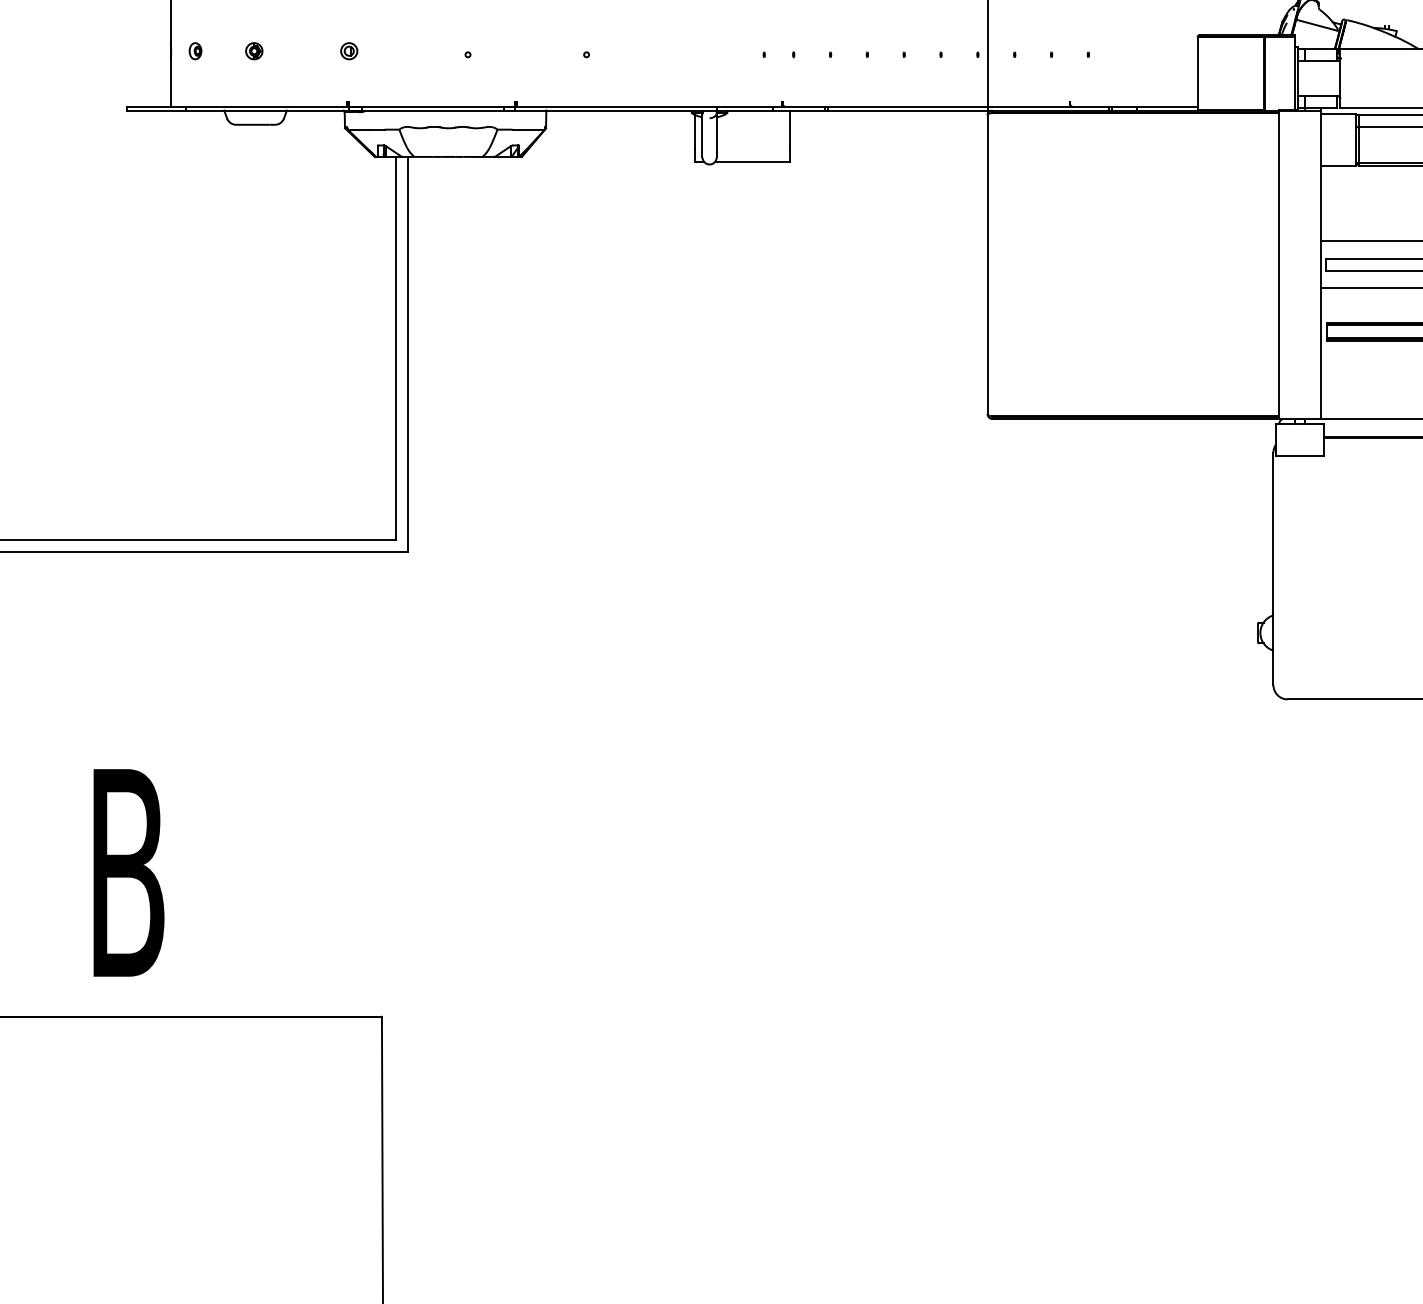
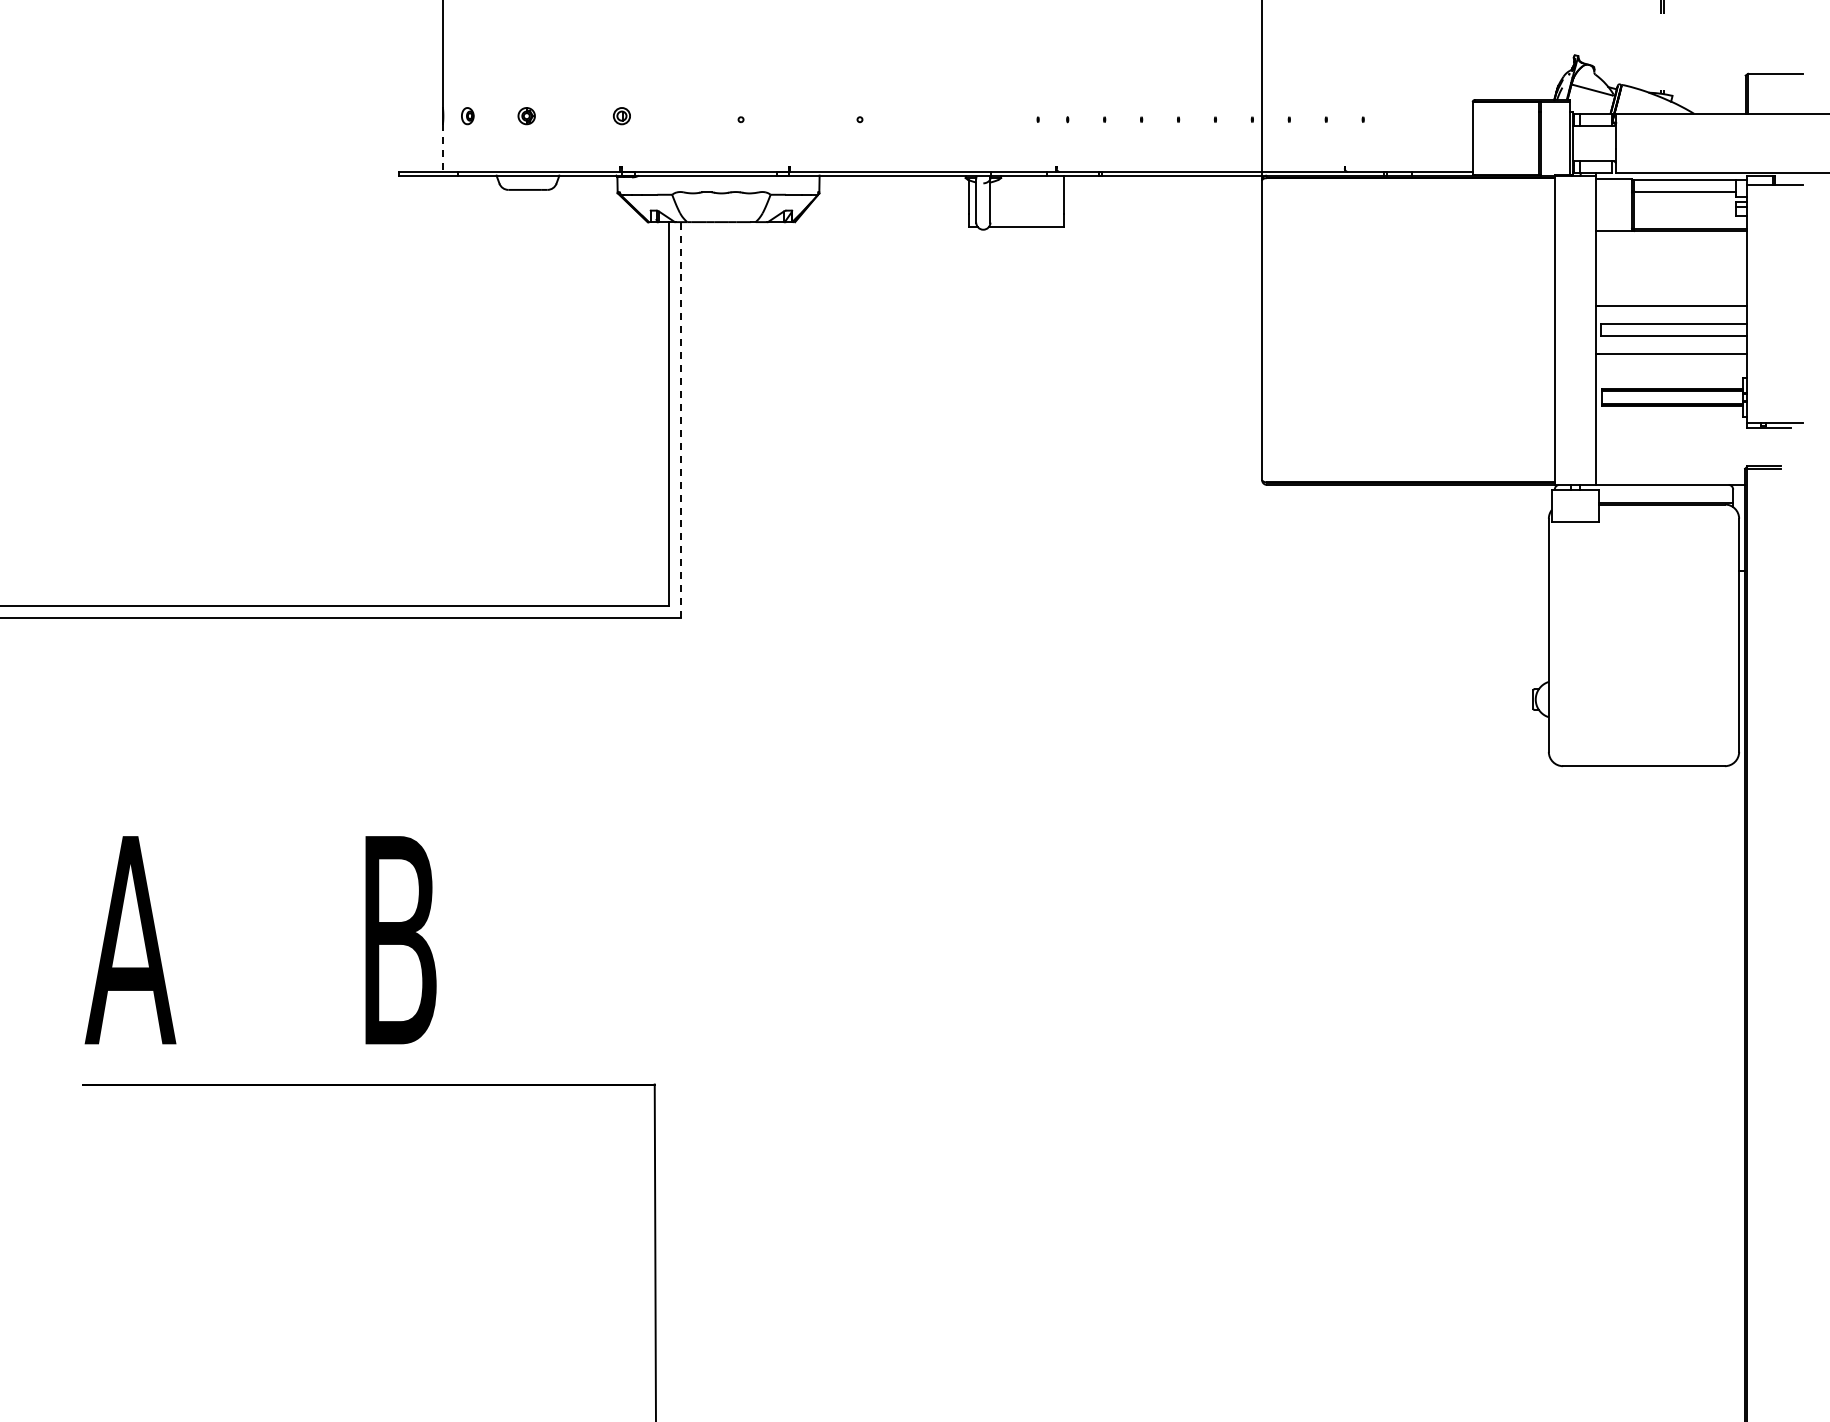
line: (170, 83) -> (442, 148), solid -> dashed
line: (407, 354) -> (680, 420), solid -> dashed

